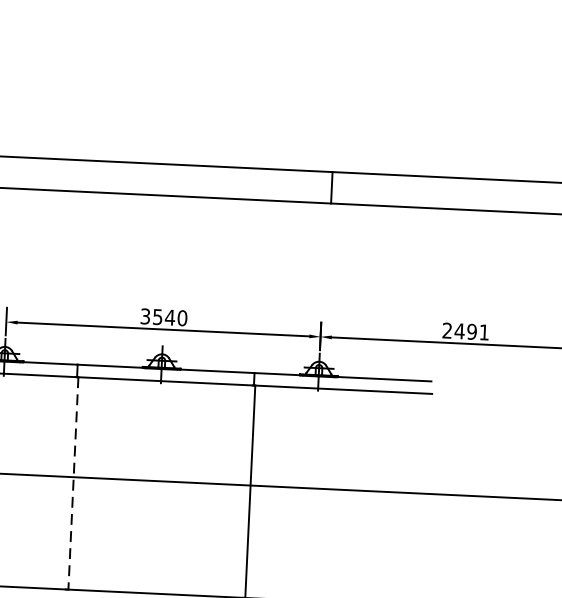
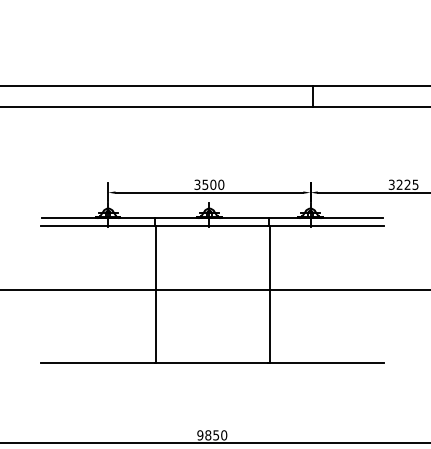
text: (170, 317) -> (213, 184), 3540 -> 3500
text: (465, 331) -> (403, 184), 2491 -> 3225
line: (73, 483) -> (156, 294), dashed -> solid

